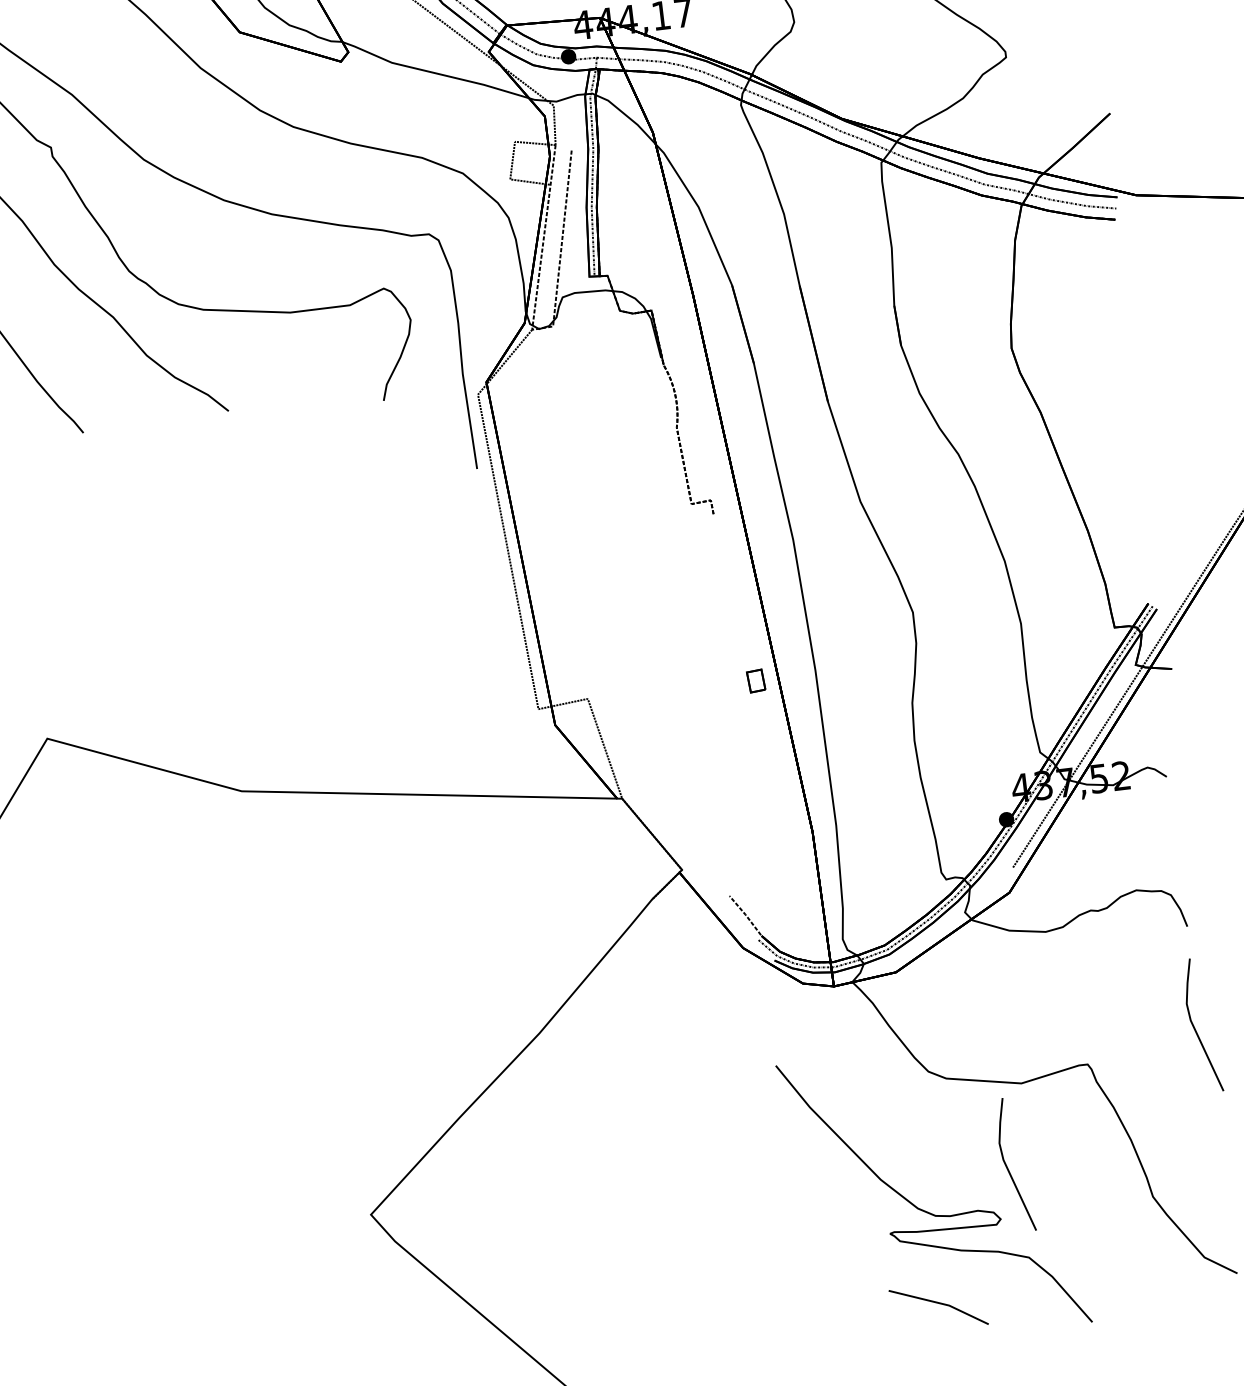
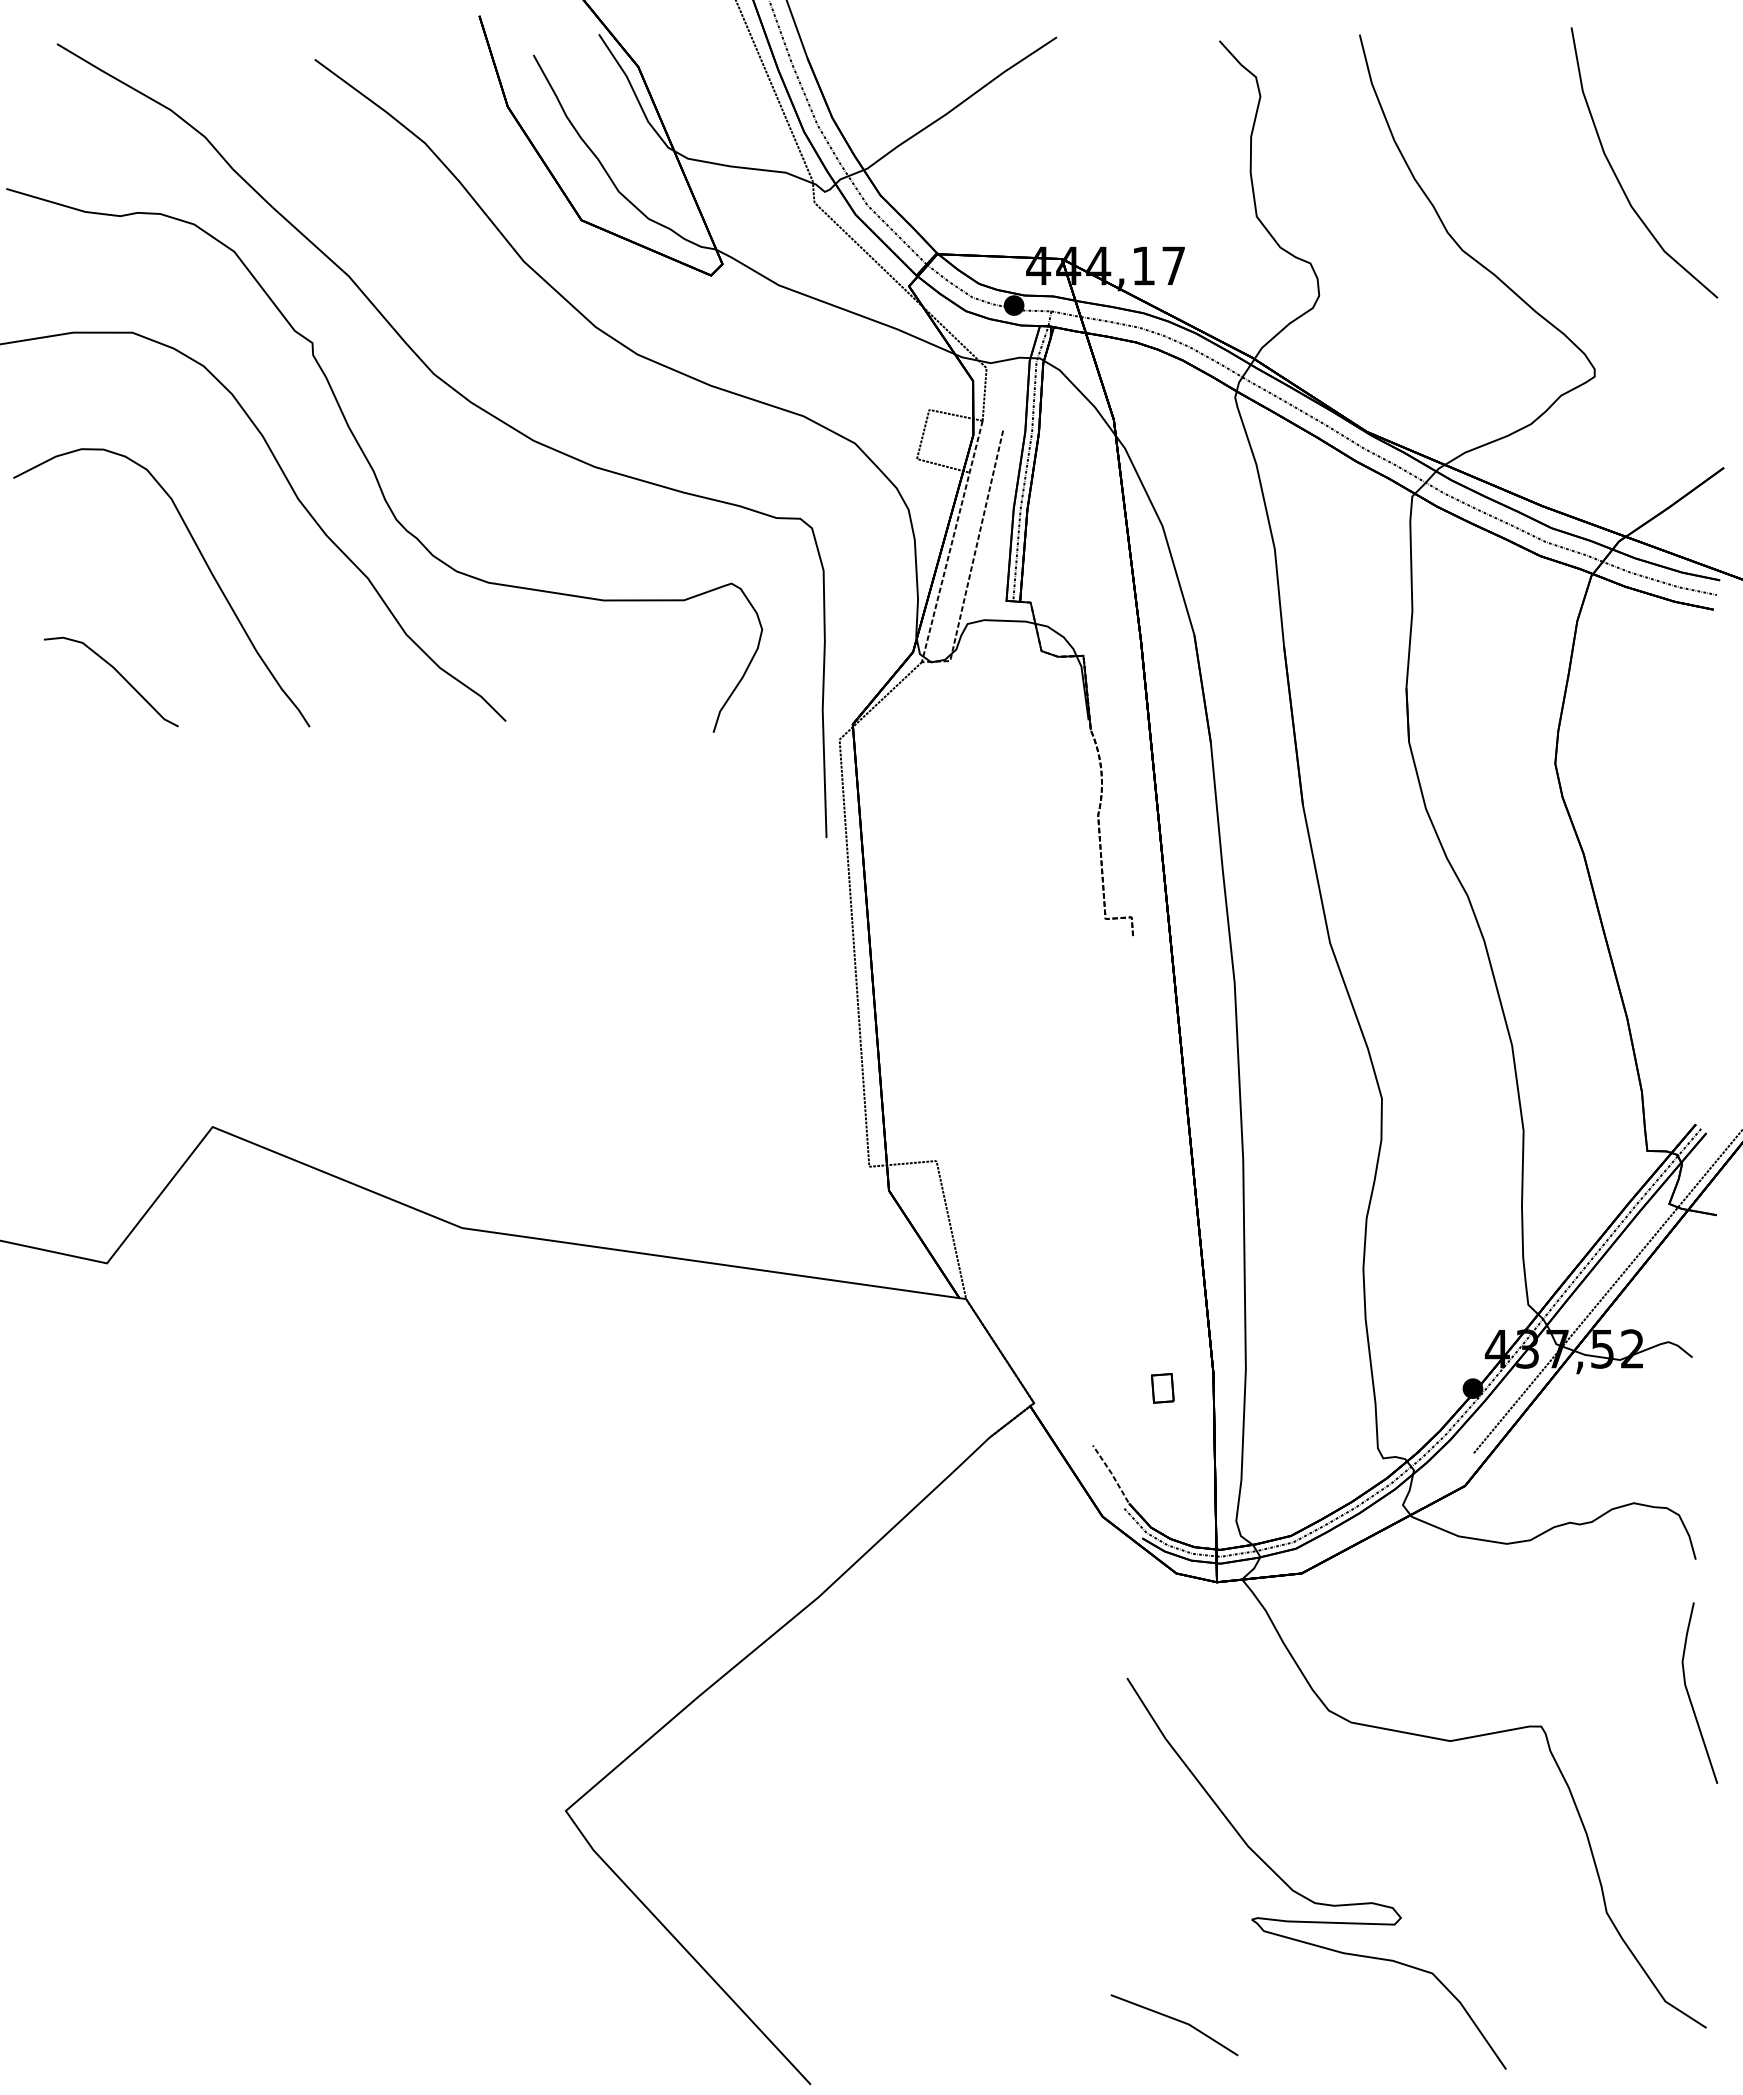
part: (755, 681) -> (1162, 1388), moved
line: (1007, 1166) -> (1418, 1849), removed
part: (938, 1307) -> (1174, 2025), moved

